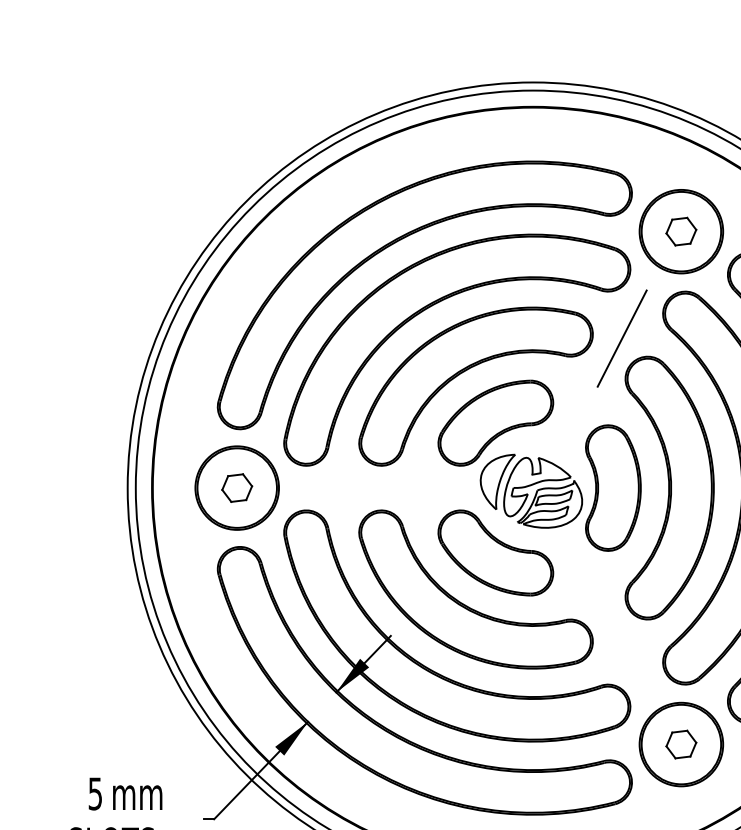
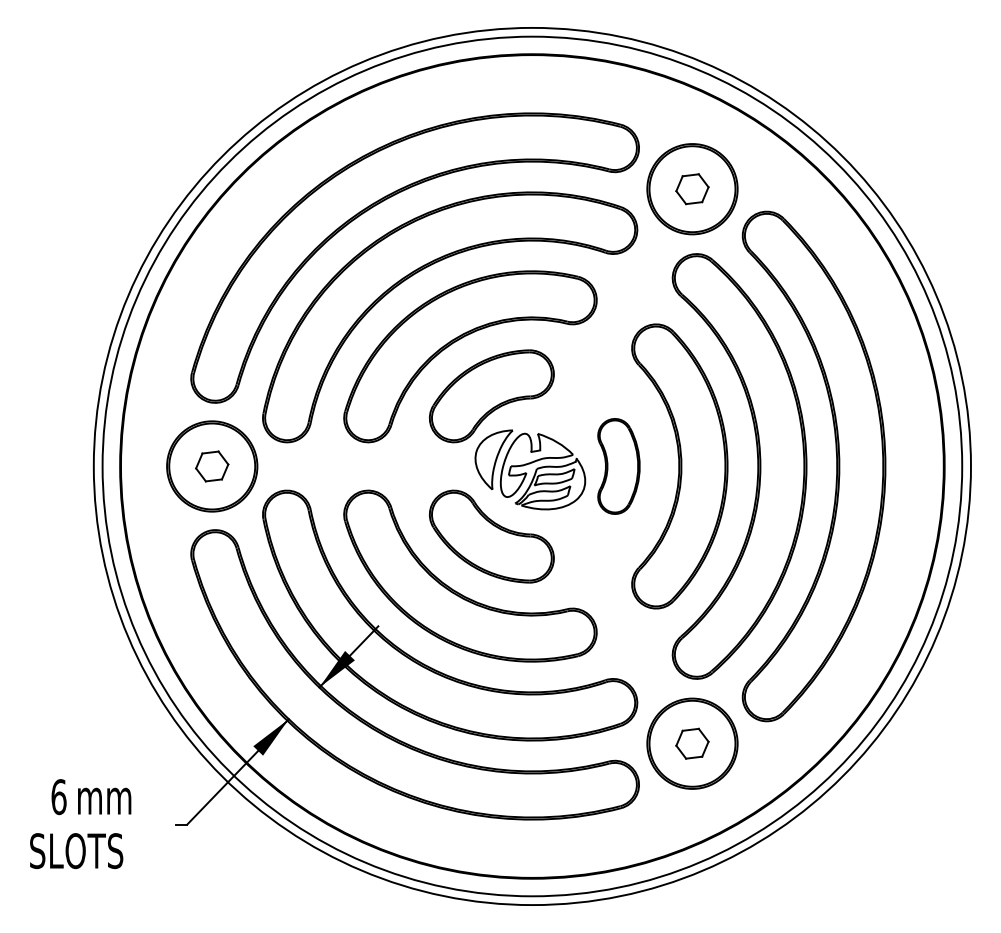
line: (622, 338) -> (628, 304), removed
part: (612, 488) -> (618, 466), size x0.7
text: (95, 794) -> (58, 797), 5 -> 6

